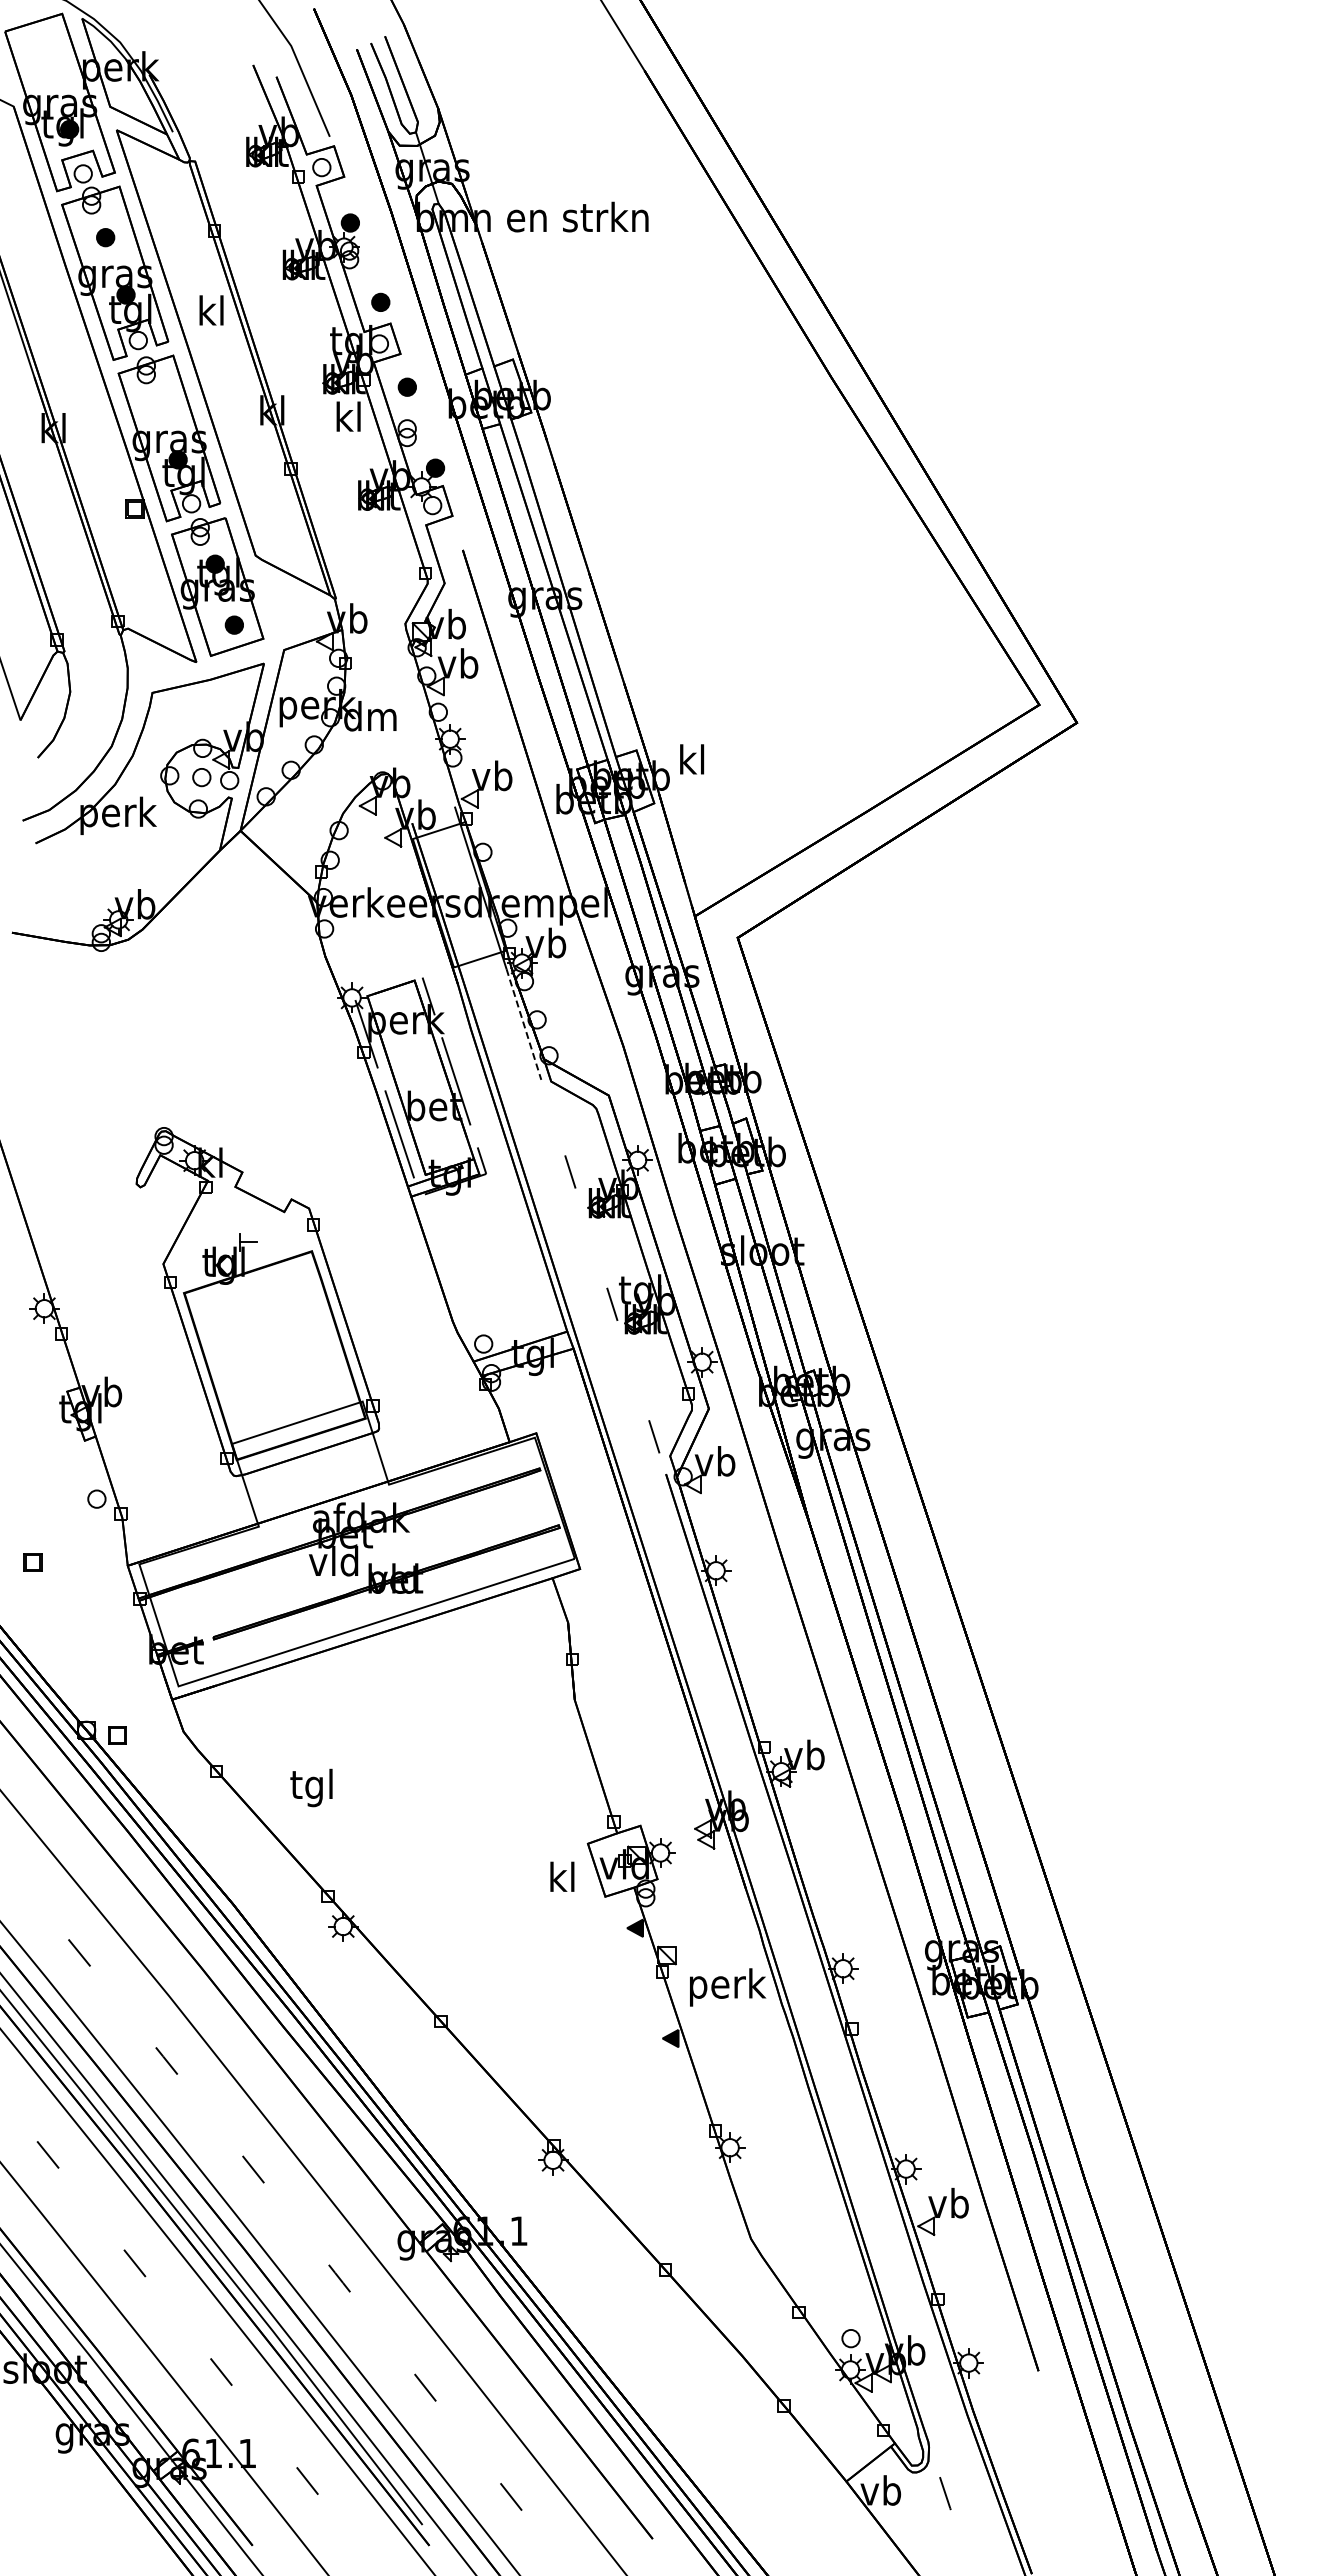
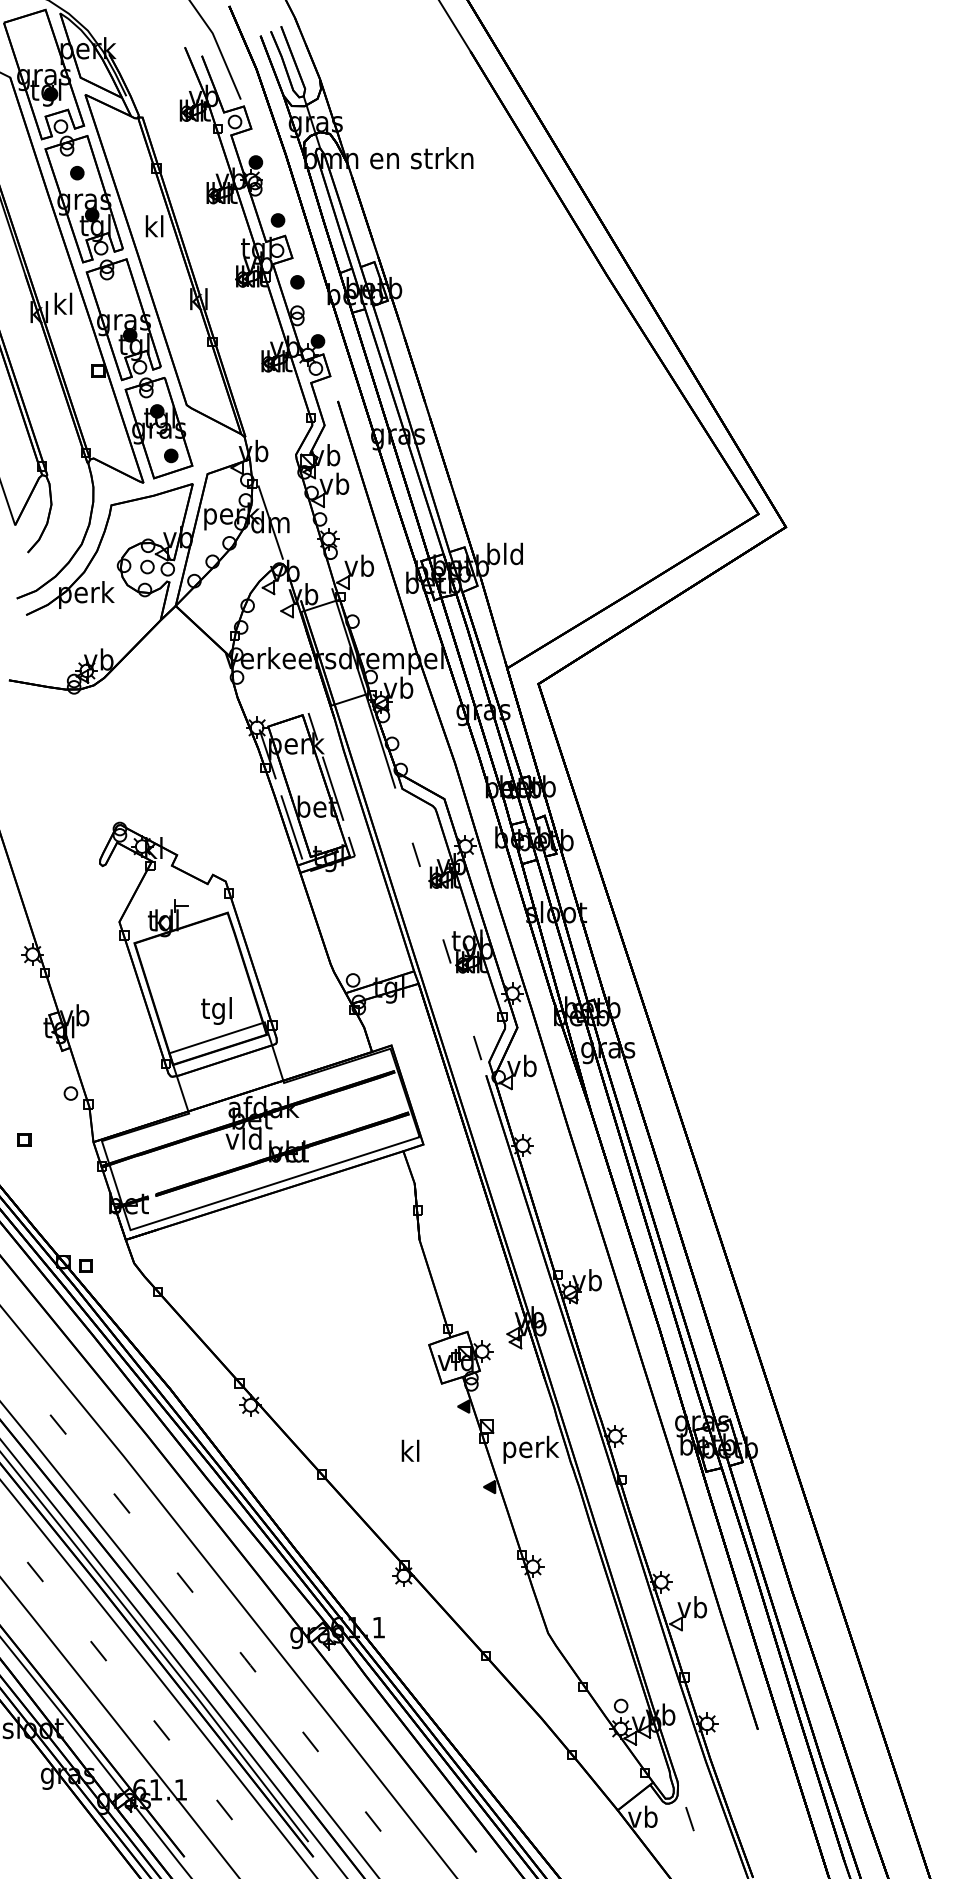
text: (348, 416) -> (63, 303), moved
line: (370, 716) -> (270, 522), added
text: (691, 759) -> (504, 553), kl -> bld
line: (524, 1025) -> (382, 747), dashed -> solid
text: (311, 1787) -> (216, 1010), moved
text: (562, 1876) -> (410, 1450), moved

